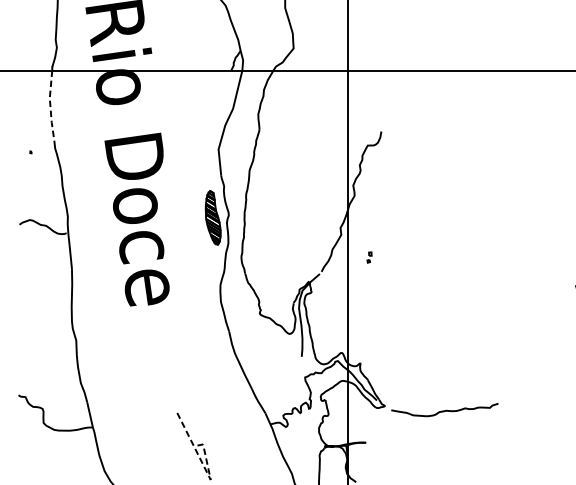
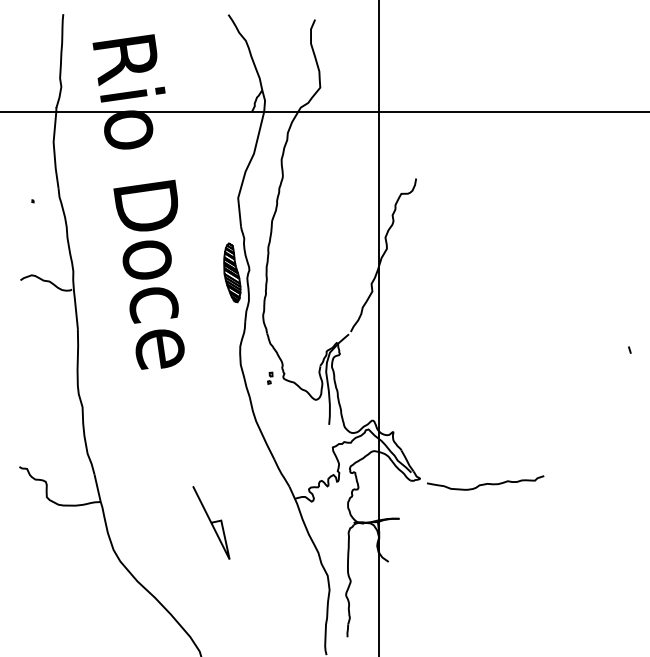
line: (50, 105) -> (54, 150), dashed -> solid
part: (369, 256) -> (270, 377), moved
line: (204, 468) -> (222, 546), dashed -> solid

